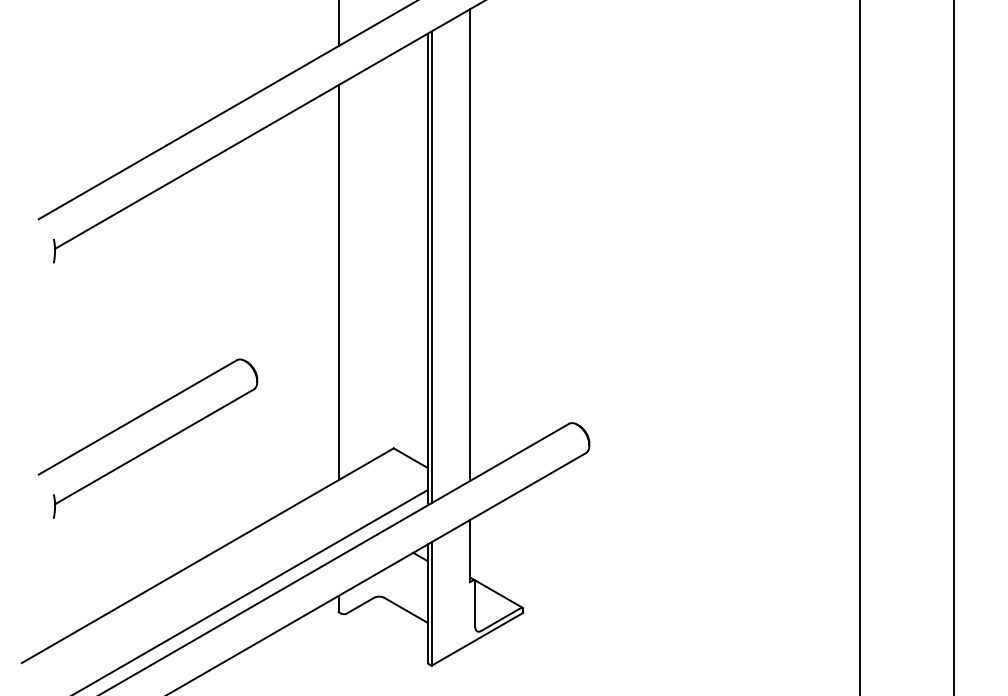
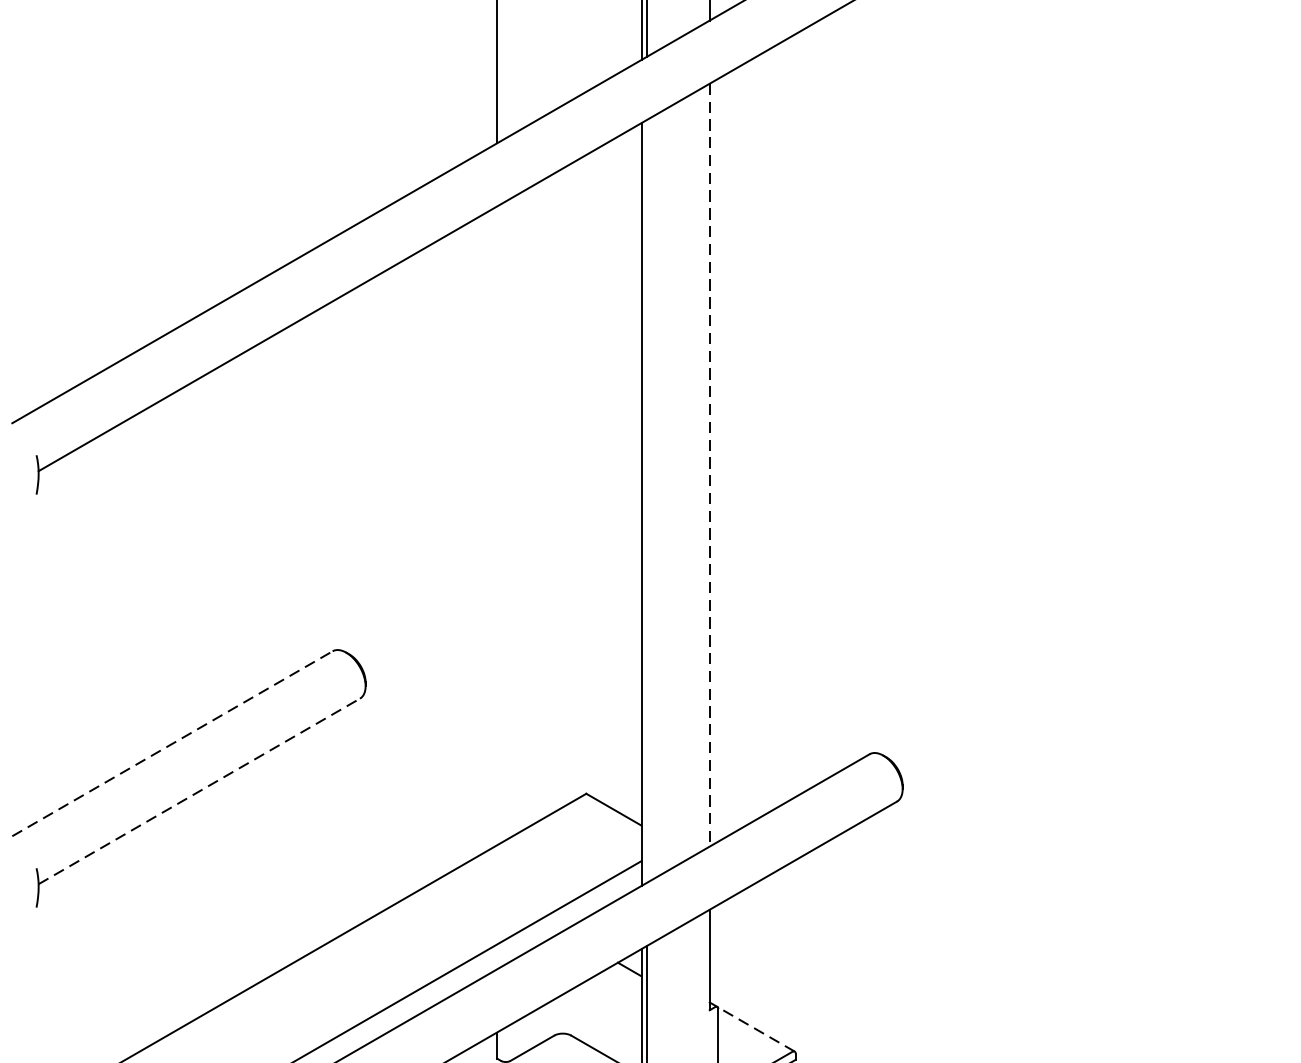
line: (470, 245) -> (710, 465), solid -> dashed
line: (431, 267) -> (647, 501), removed
line: (338, 282) -> (496, 525), removed
line: (138, 417) -> (173, 743), solid -> dashed
line: (154, 446) -> (199, 790), solid -> dashed
line: (498, 593) -> (755, 1028), solid -> dashed

